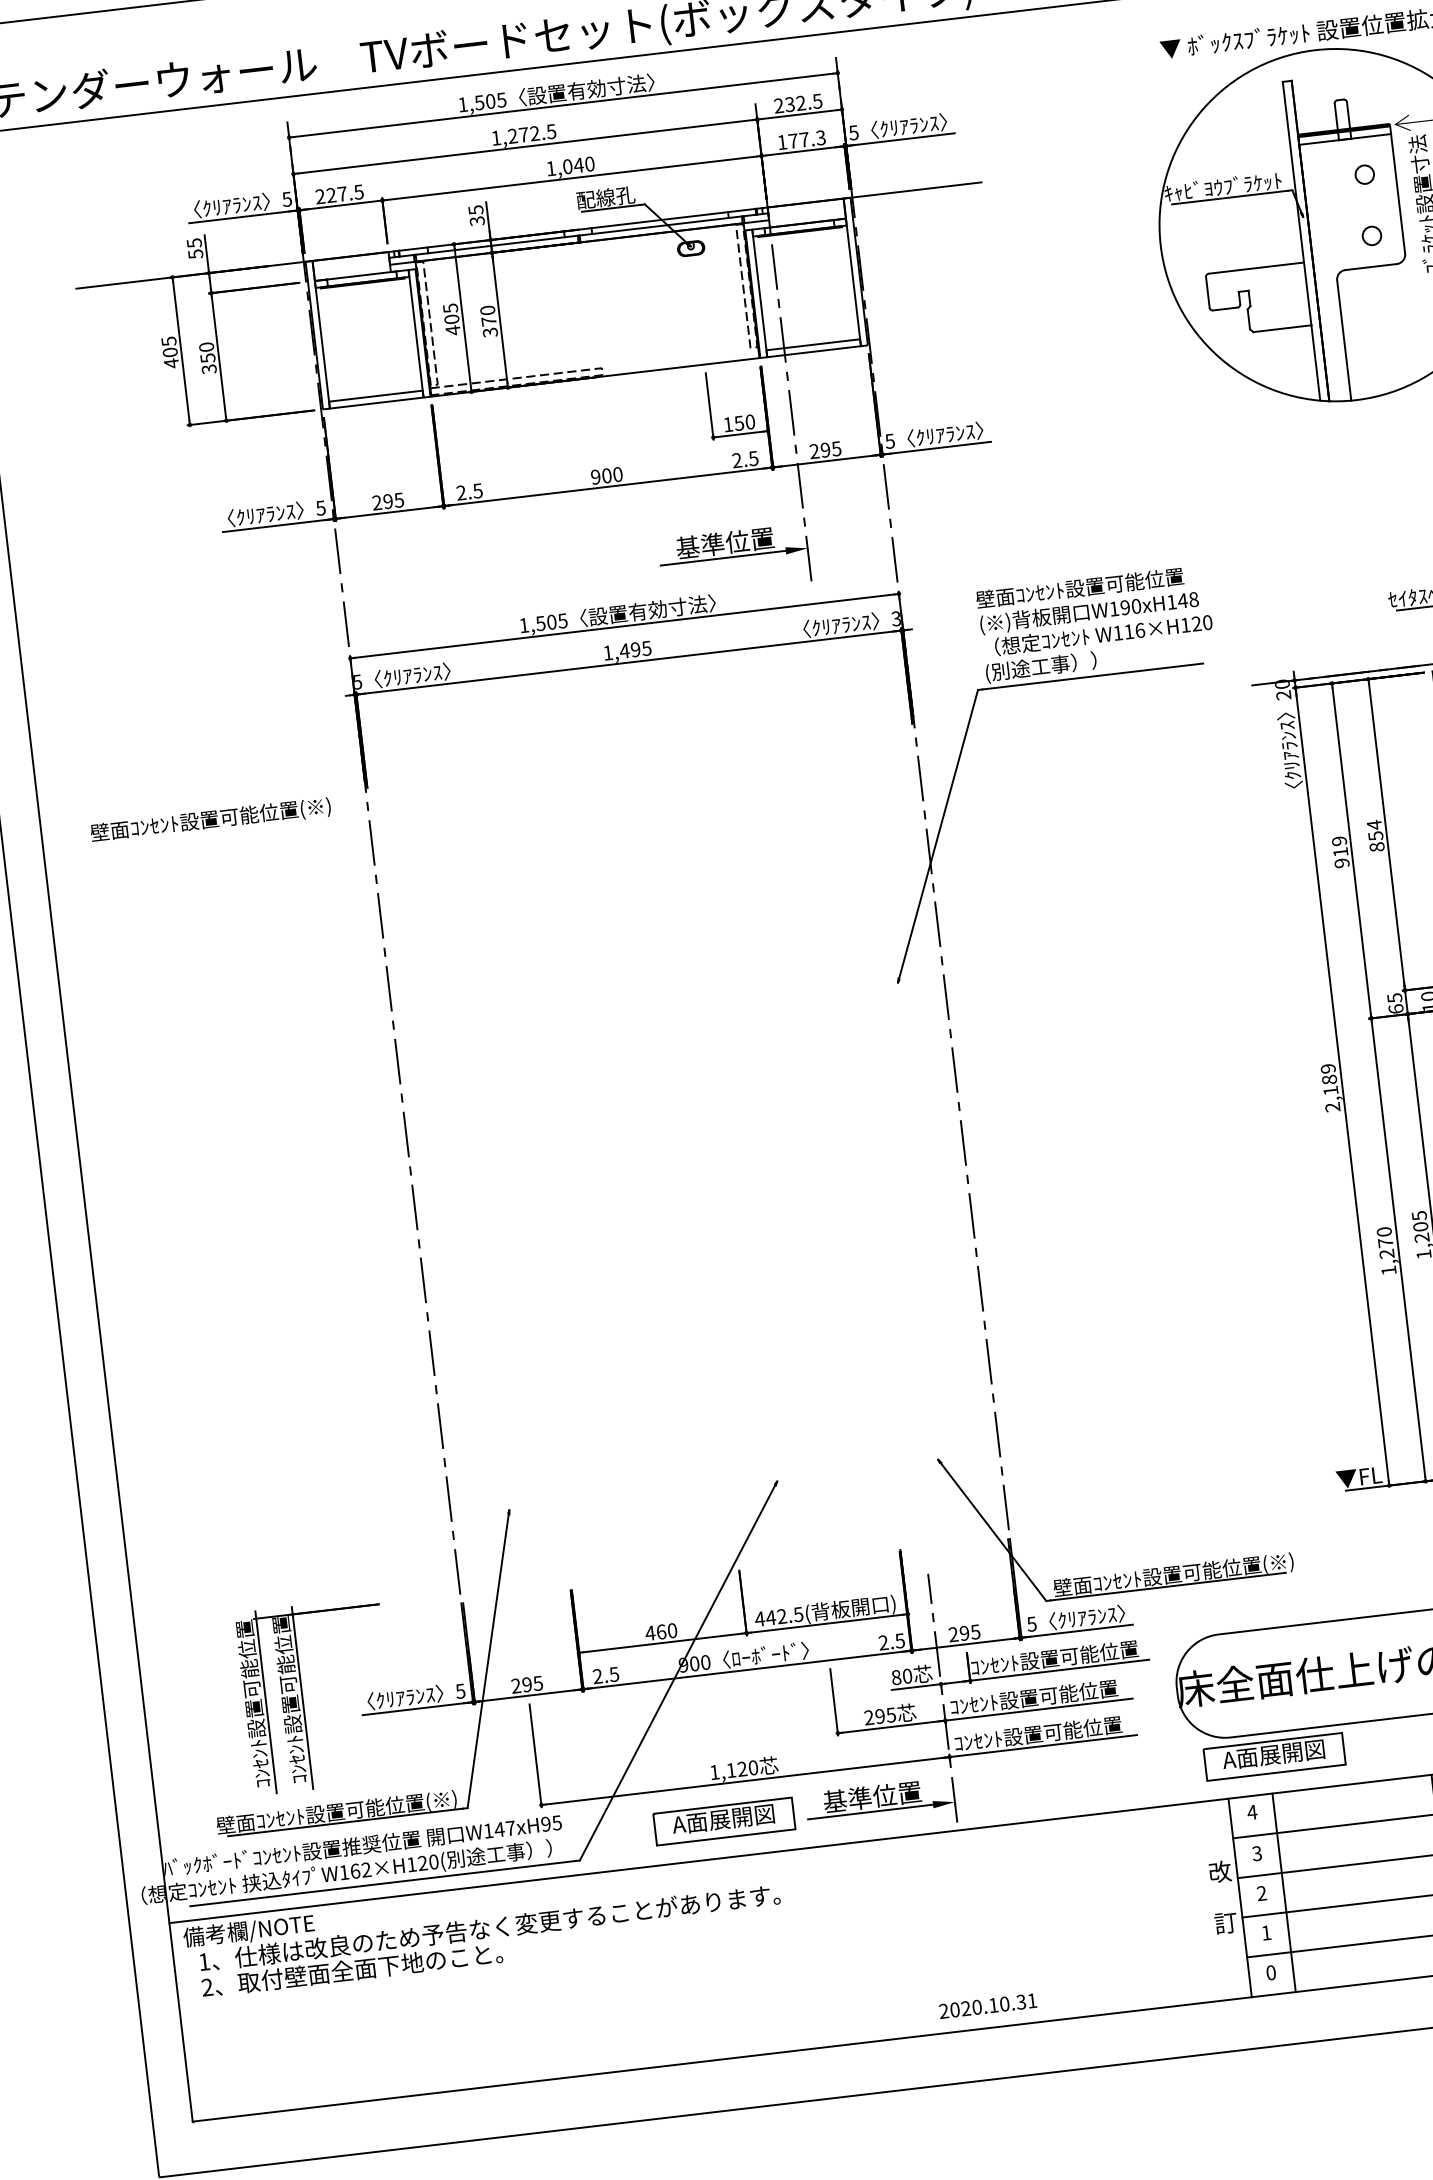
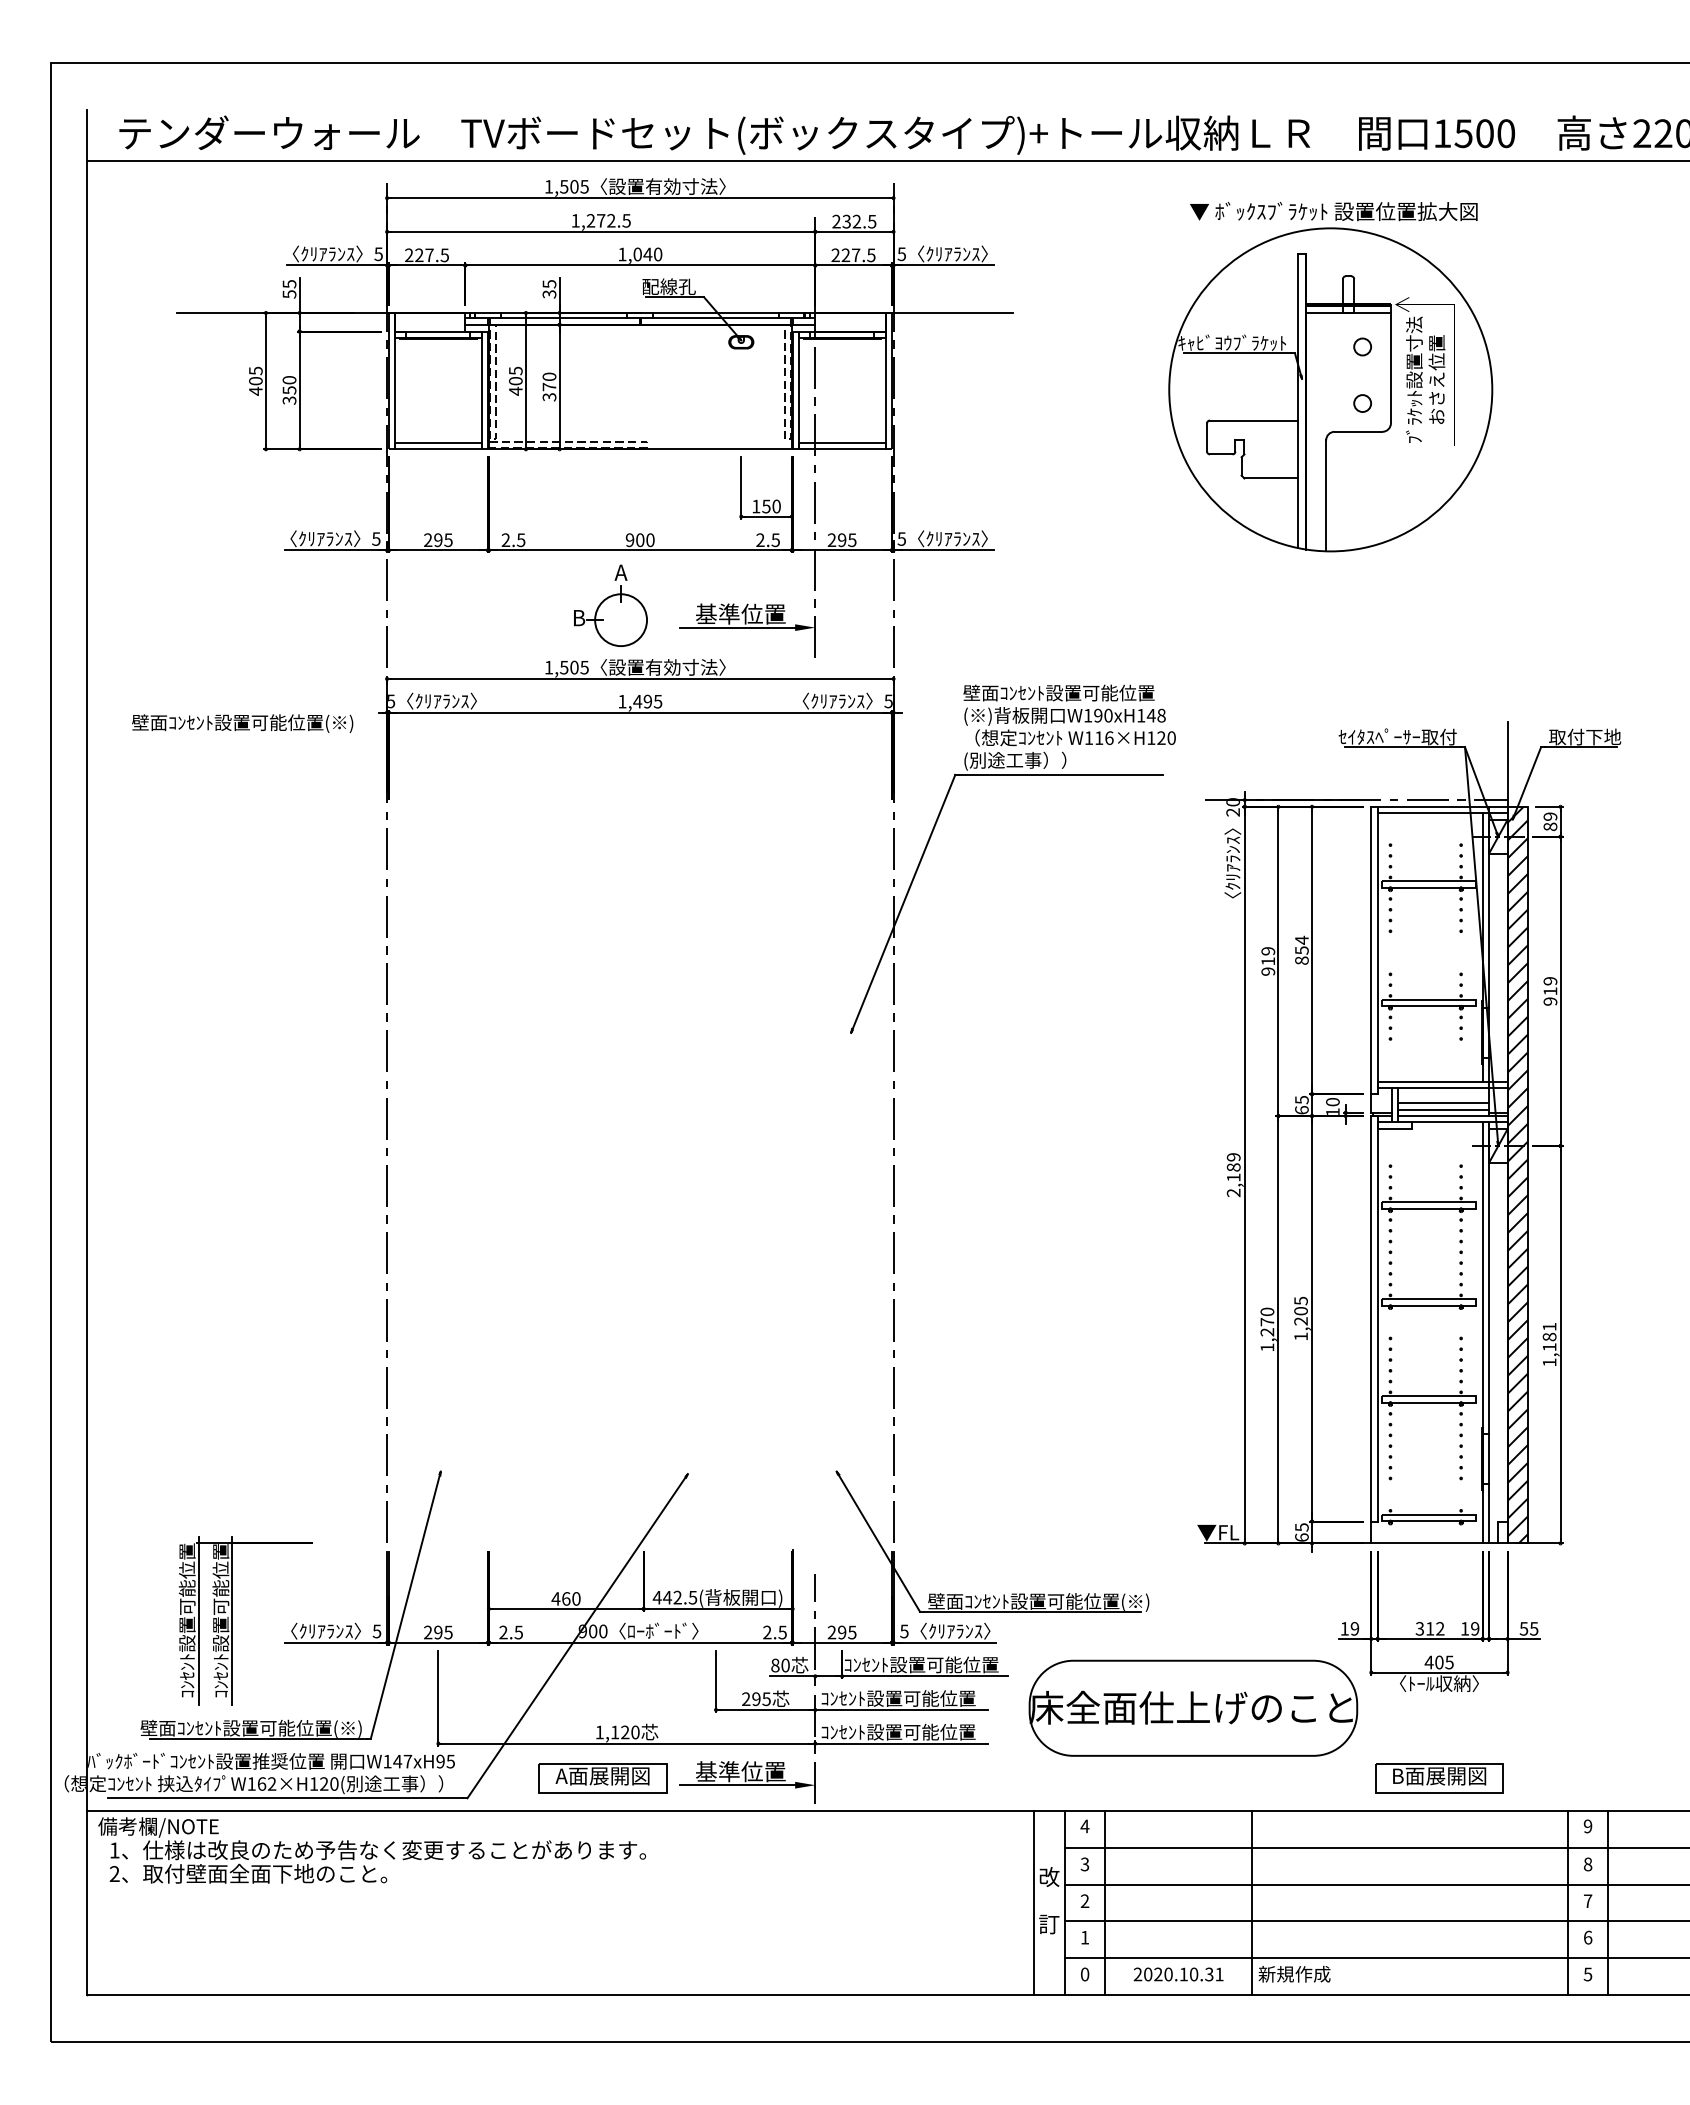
text: (801, 139) -> (853, 254), 177.3 -> 227.5
part: (582, 550) -> (610, 605), added
text: (896, 617) -> (888, 700), 3 -> 5
text: (210, 820) -> (242, 723), moved
part: (1273, 1757) -> (1110, 1778), removed
line: (1206, 1901) -> (1033, 1902), added
text: (987, 2006) -> (1178, 1974), moved

